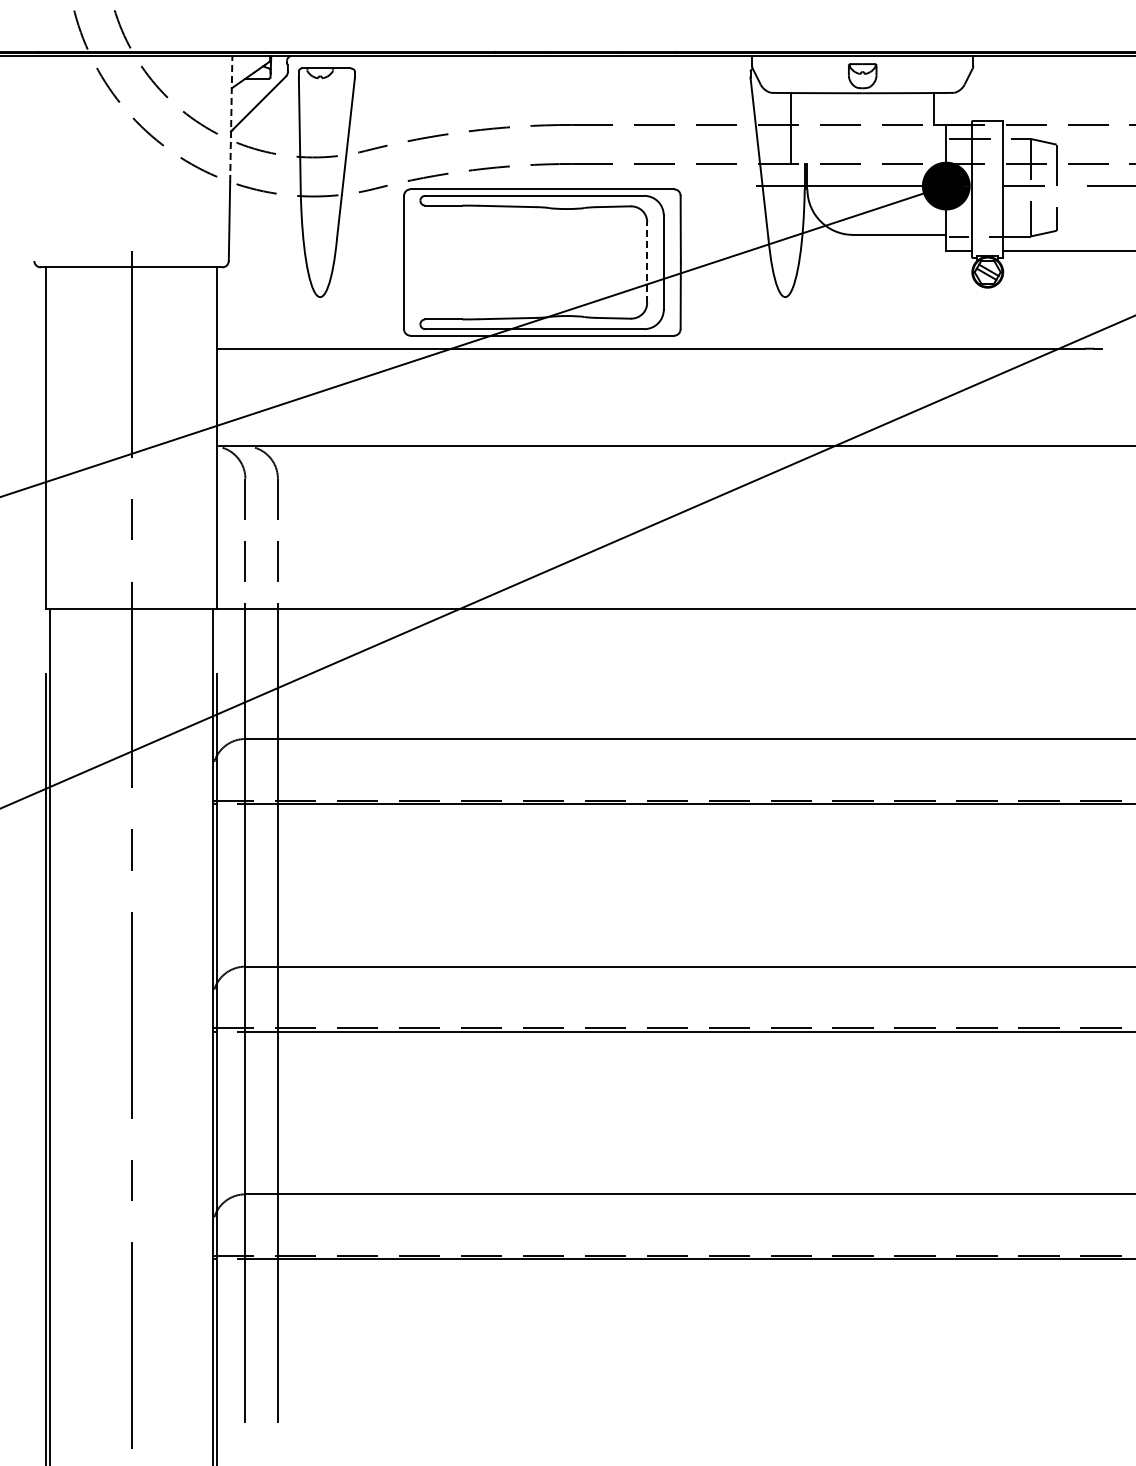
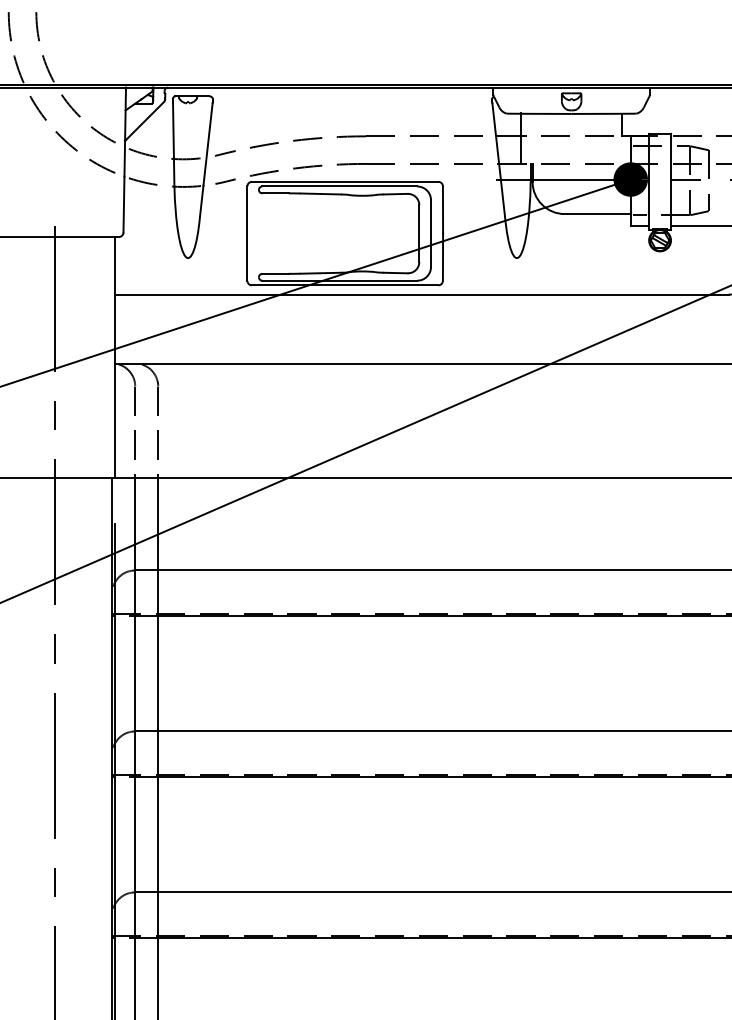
line: (231, 118) -> (125, 131), dashed -> solid
line: (647, 262) -> (419, 233), dashed -> solid

